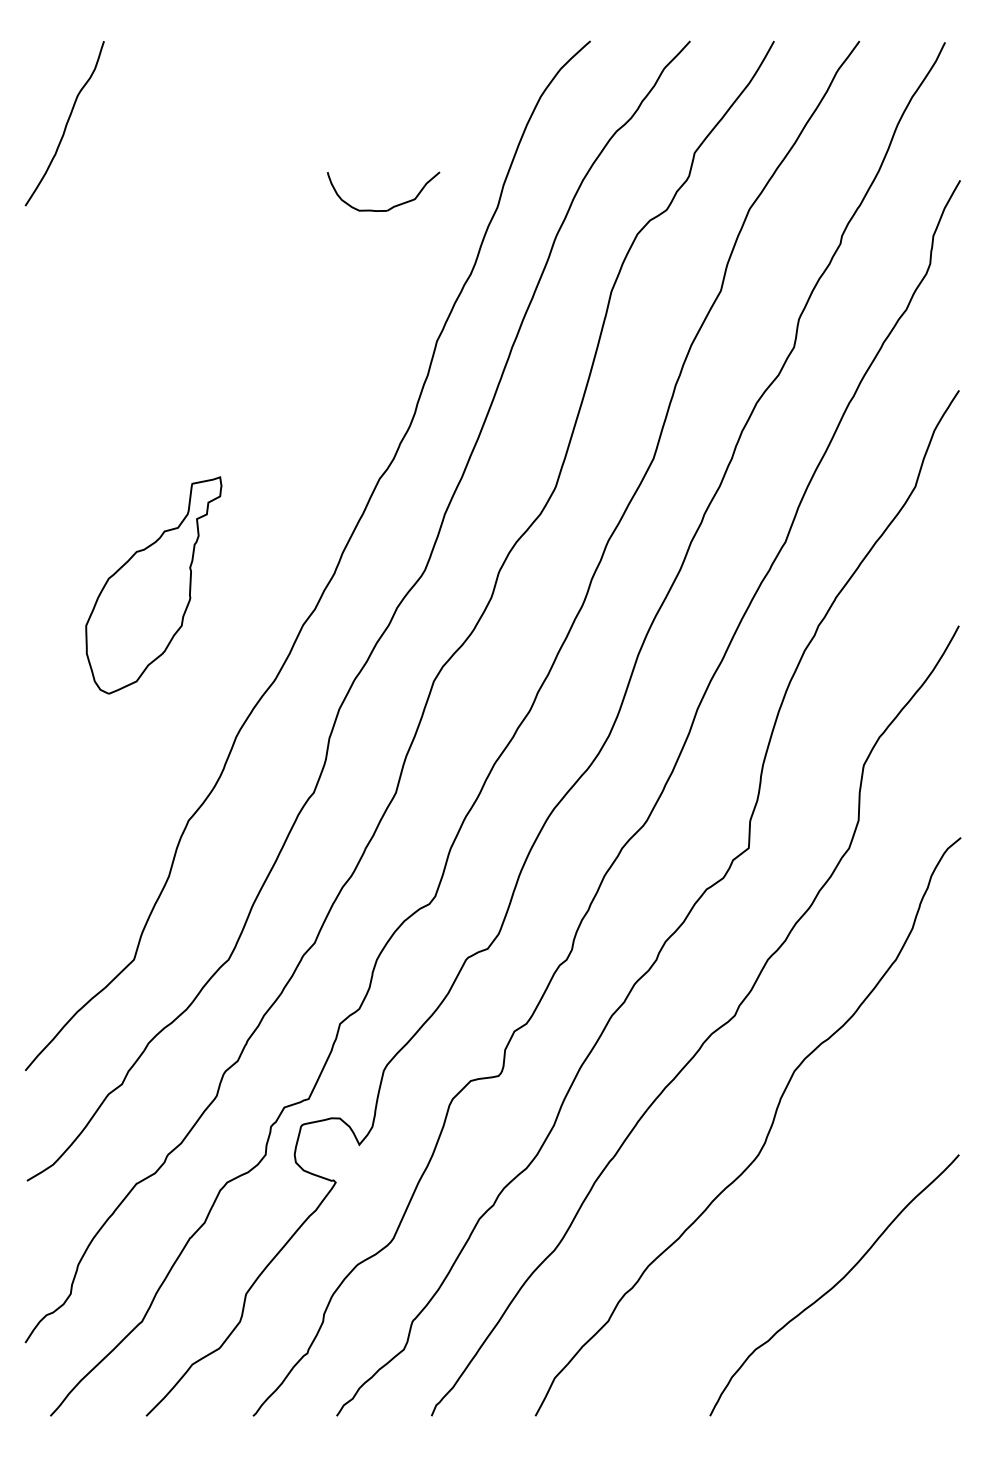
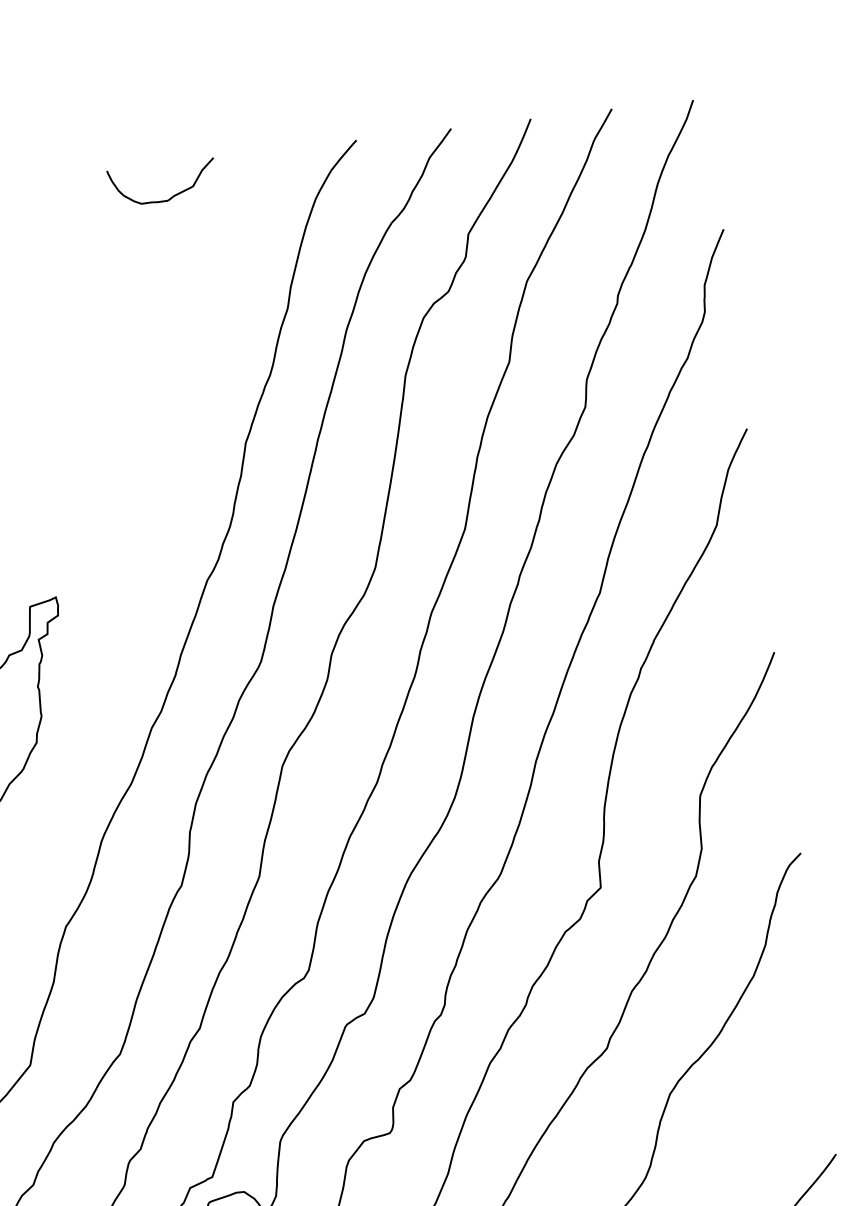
part: (390, 207) -> (170, 197), moved

